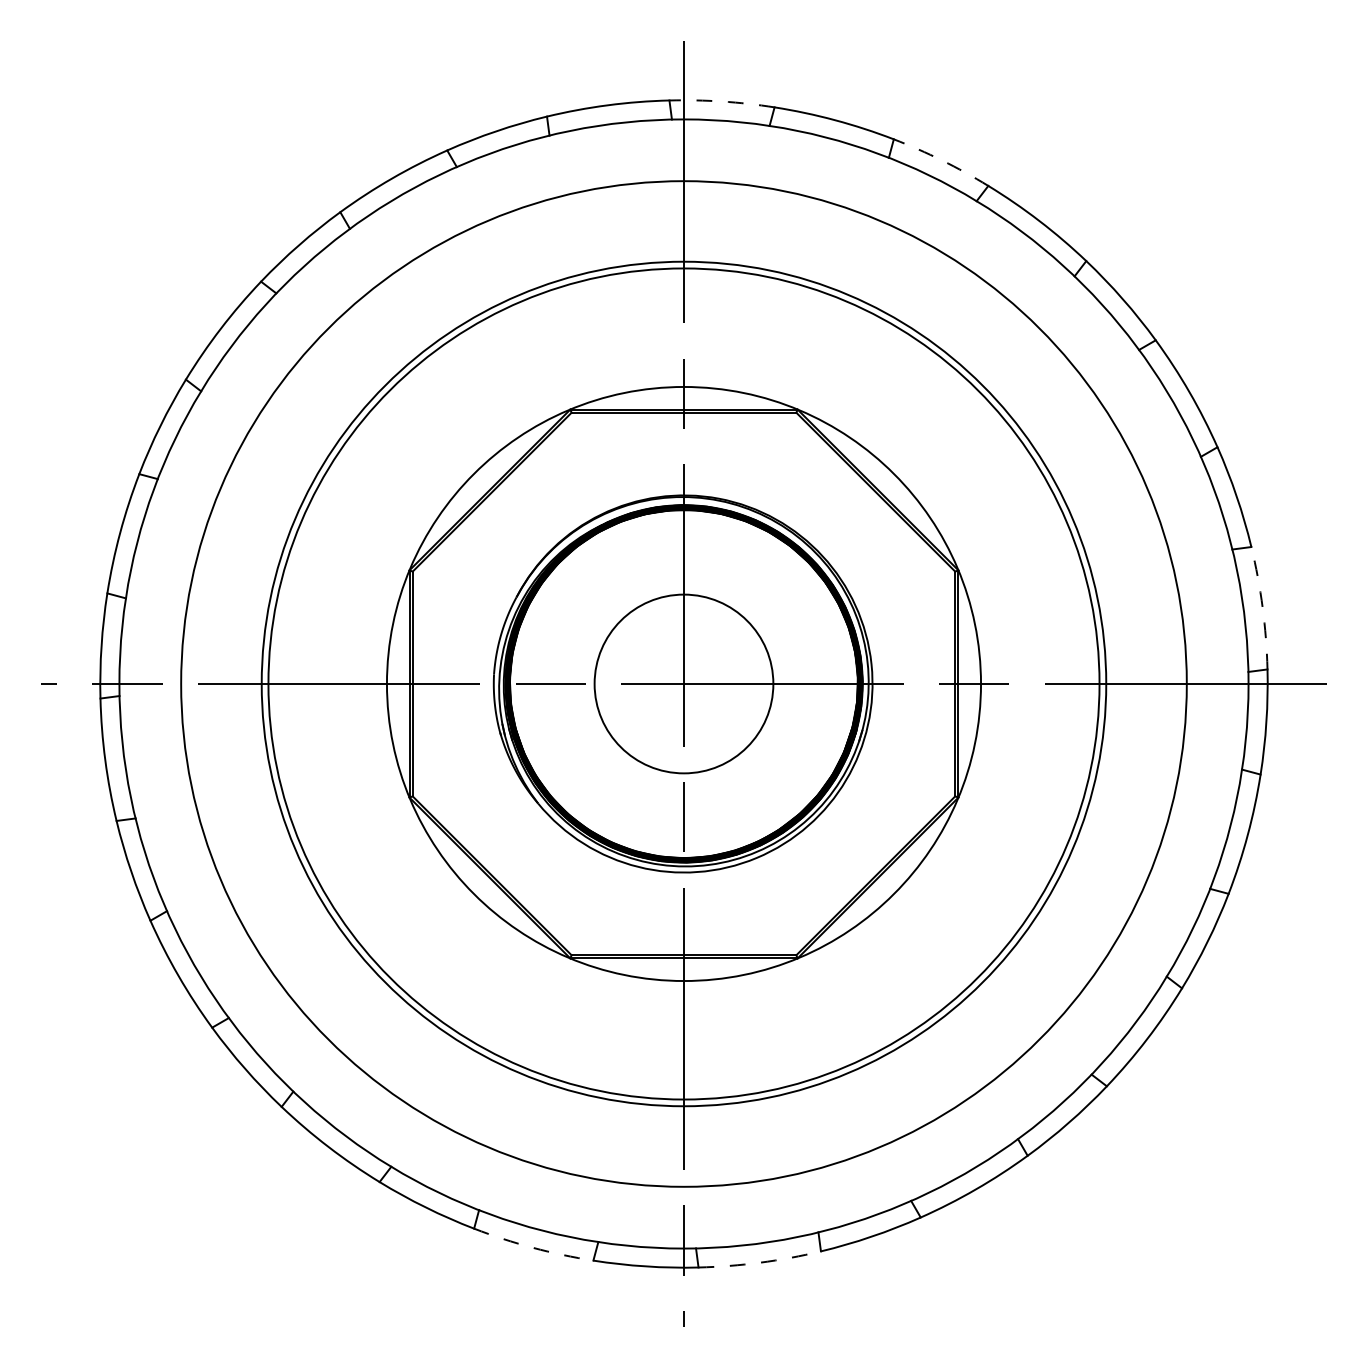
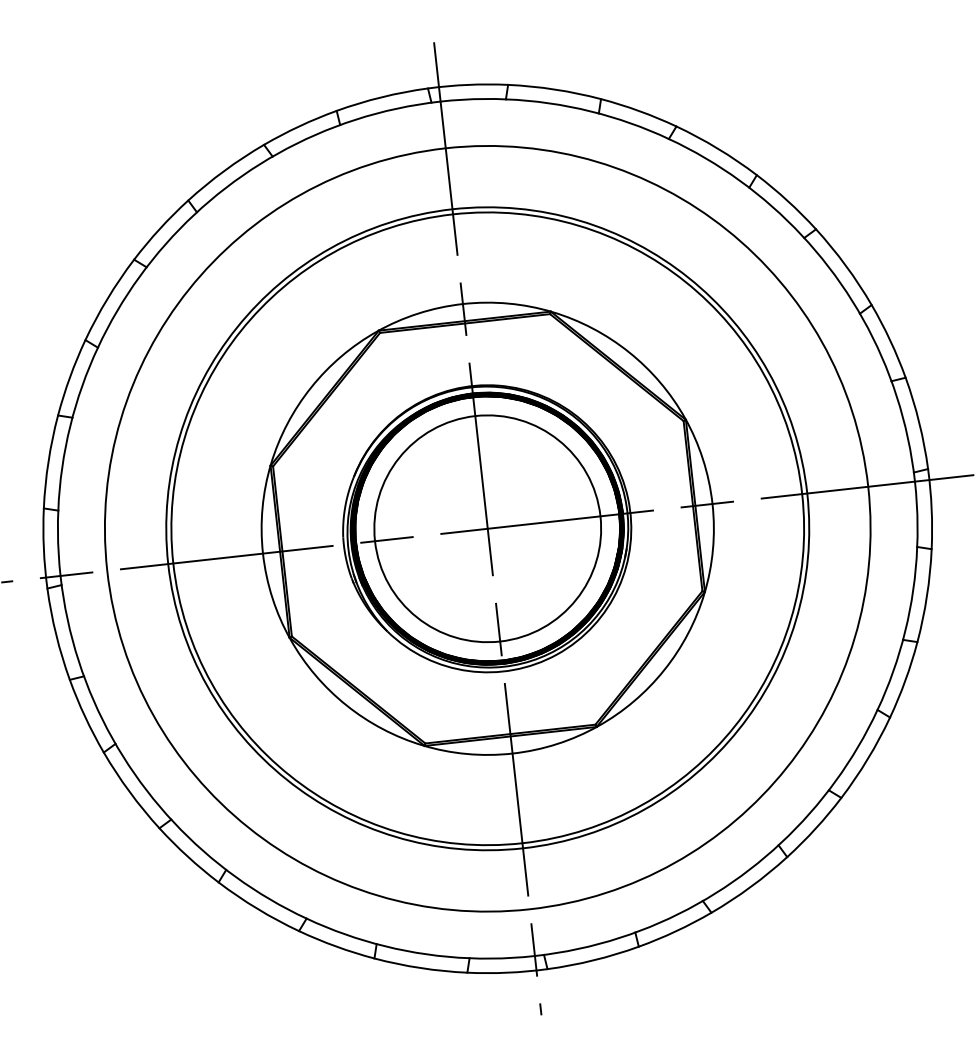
arc: (722, 101) -> (468, 84), dashed -> solid
arc: (942, 160) -> (639, 111), dashed -> solid
arc: (1262, 607) -> (919, 422), dashed -> solid
circle: (683, 683) -> (487, 528), size x1.67
arc: (532, 1247) -> (420, 967), dashed -> solid
arc: (760, 1262) -> (593, 960), dashed -> solid

